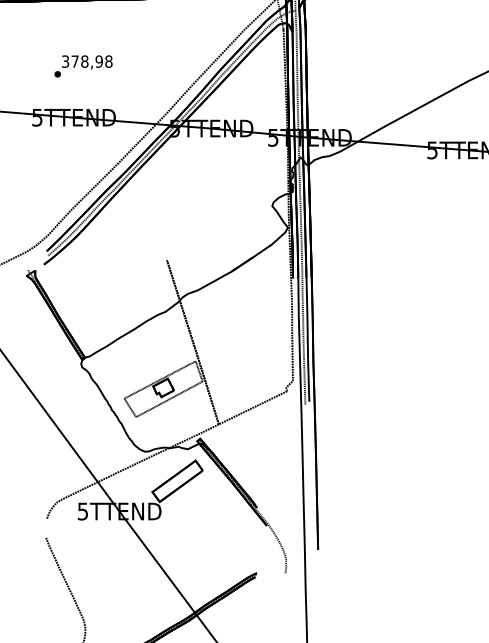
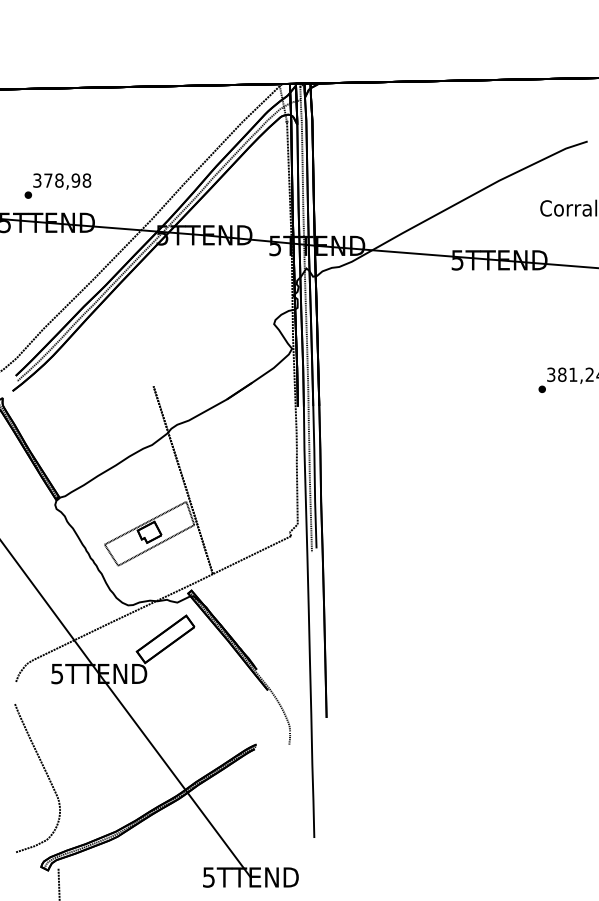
text: (83, 65) -> (57, 185), moved

